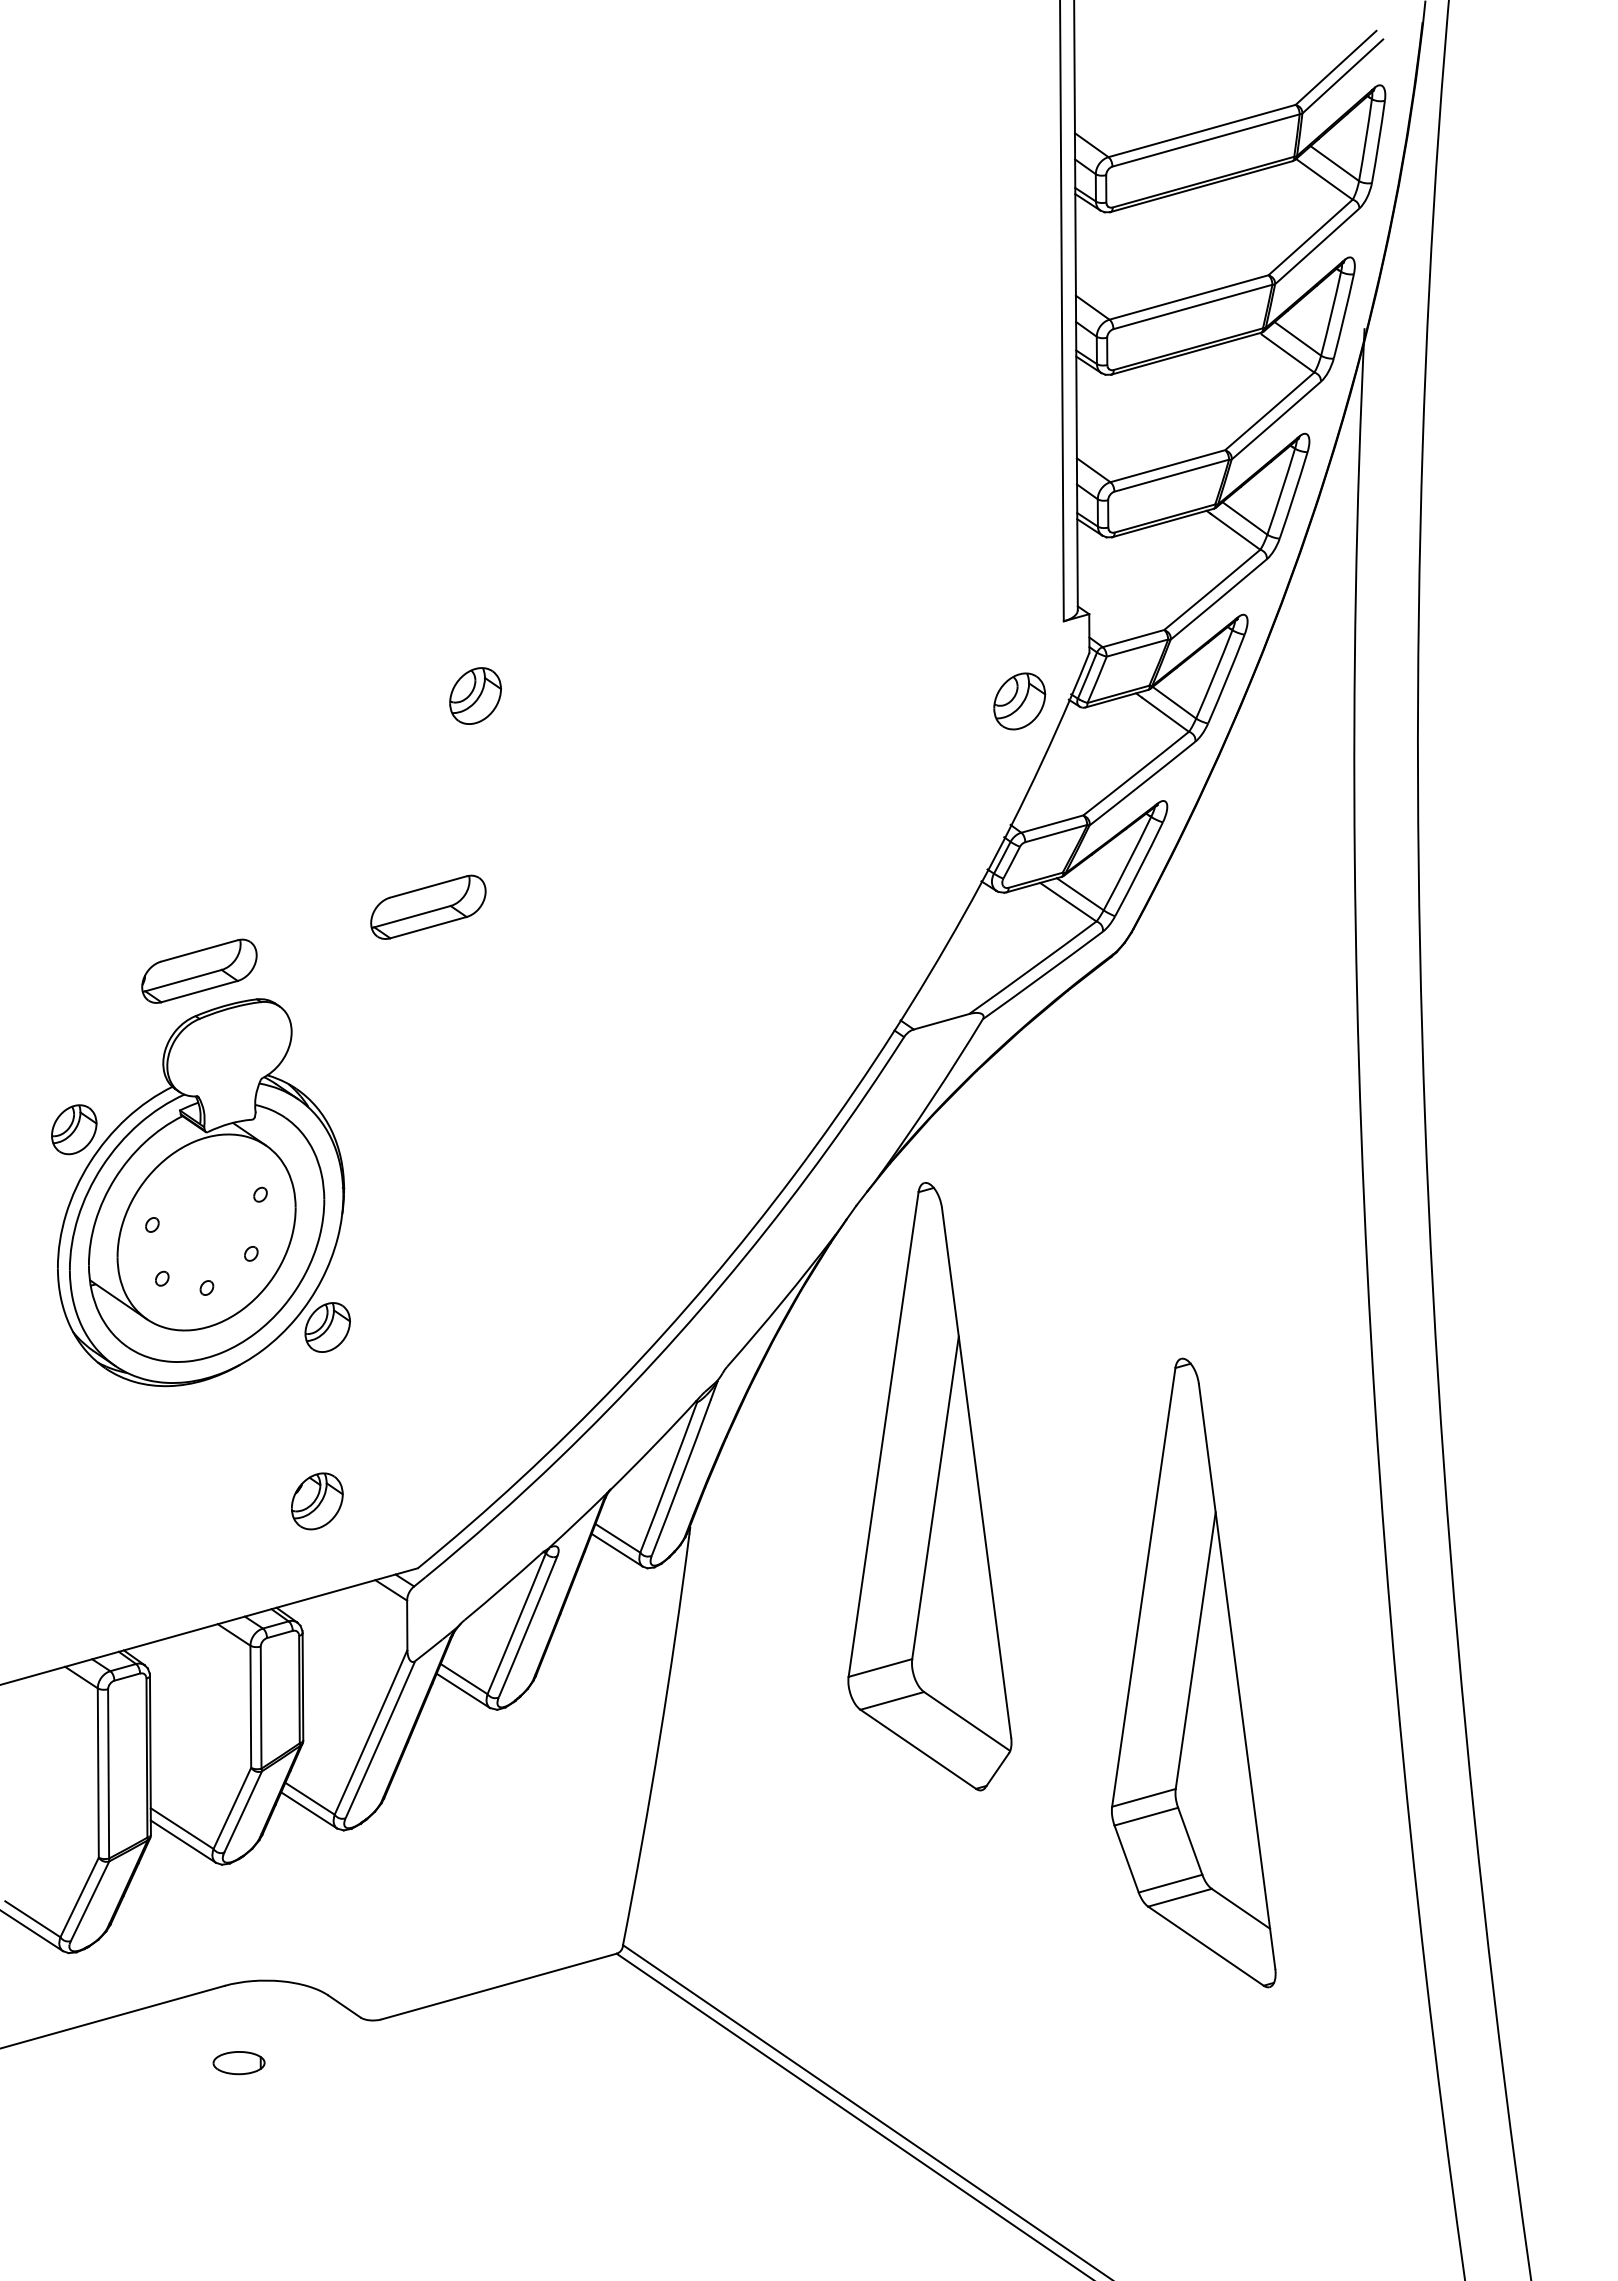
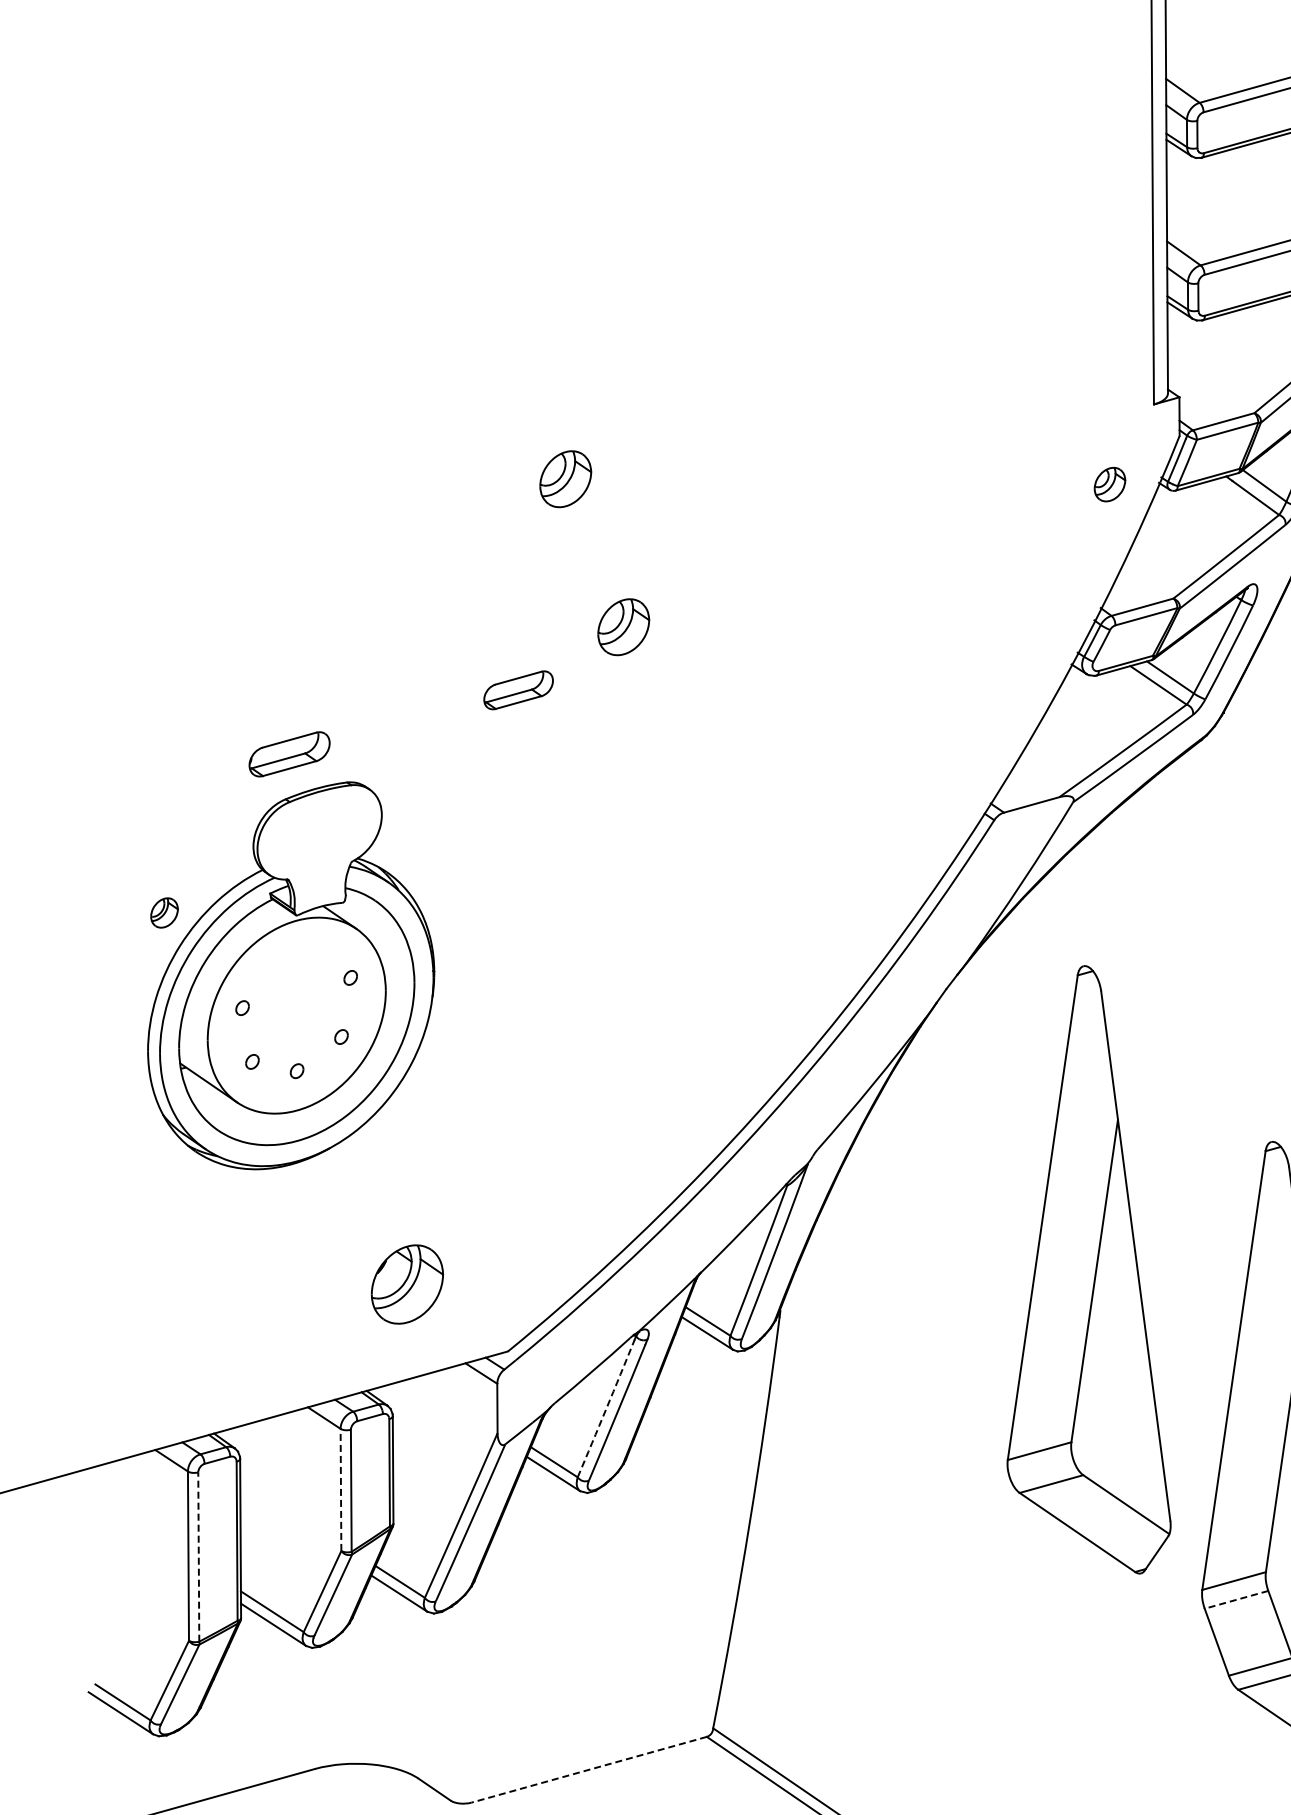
part: (1019, 701) -> (1109, 484), size x0.6
part: (533, 843) -> (623, 626), added
part: (428, 906) -> (518, 689), size x0.6
part: (199, 970) -> (289, 753), size x0.7
part: (74, 1129) -> (164, 912), size x0.6
part: (327, 1327) -> (417, 1110), removed
part: (929, 1486) -> (1088, 1269), moved
part: (317, 1501) -> (407, 1284), size x1.4
arc: (516, 1625) -> (606, 1408), solid -> dashed
line: (250, 1706) -> (340, 1489), solid -> dashed
line: (108, 1773) -> (198, 1556), solid -> dashed
line: (1145, 1816) -> (1235, 1599), solid -> dashed
line: (498, 1986) -> (588, 1769), solid -> dashed

